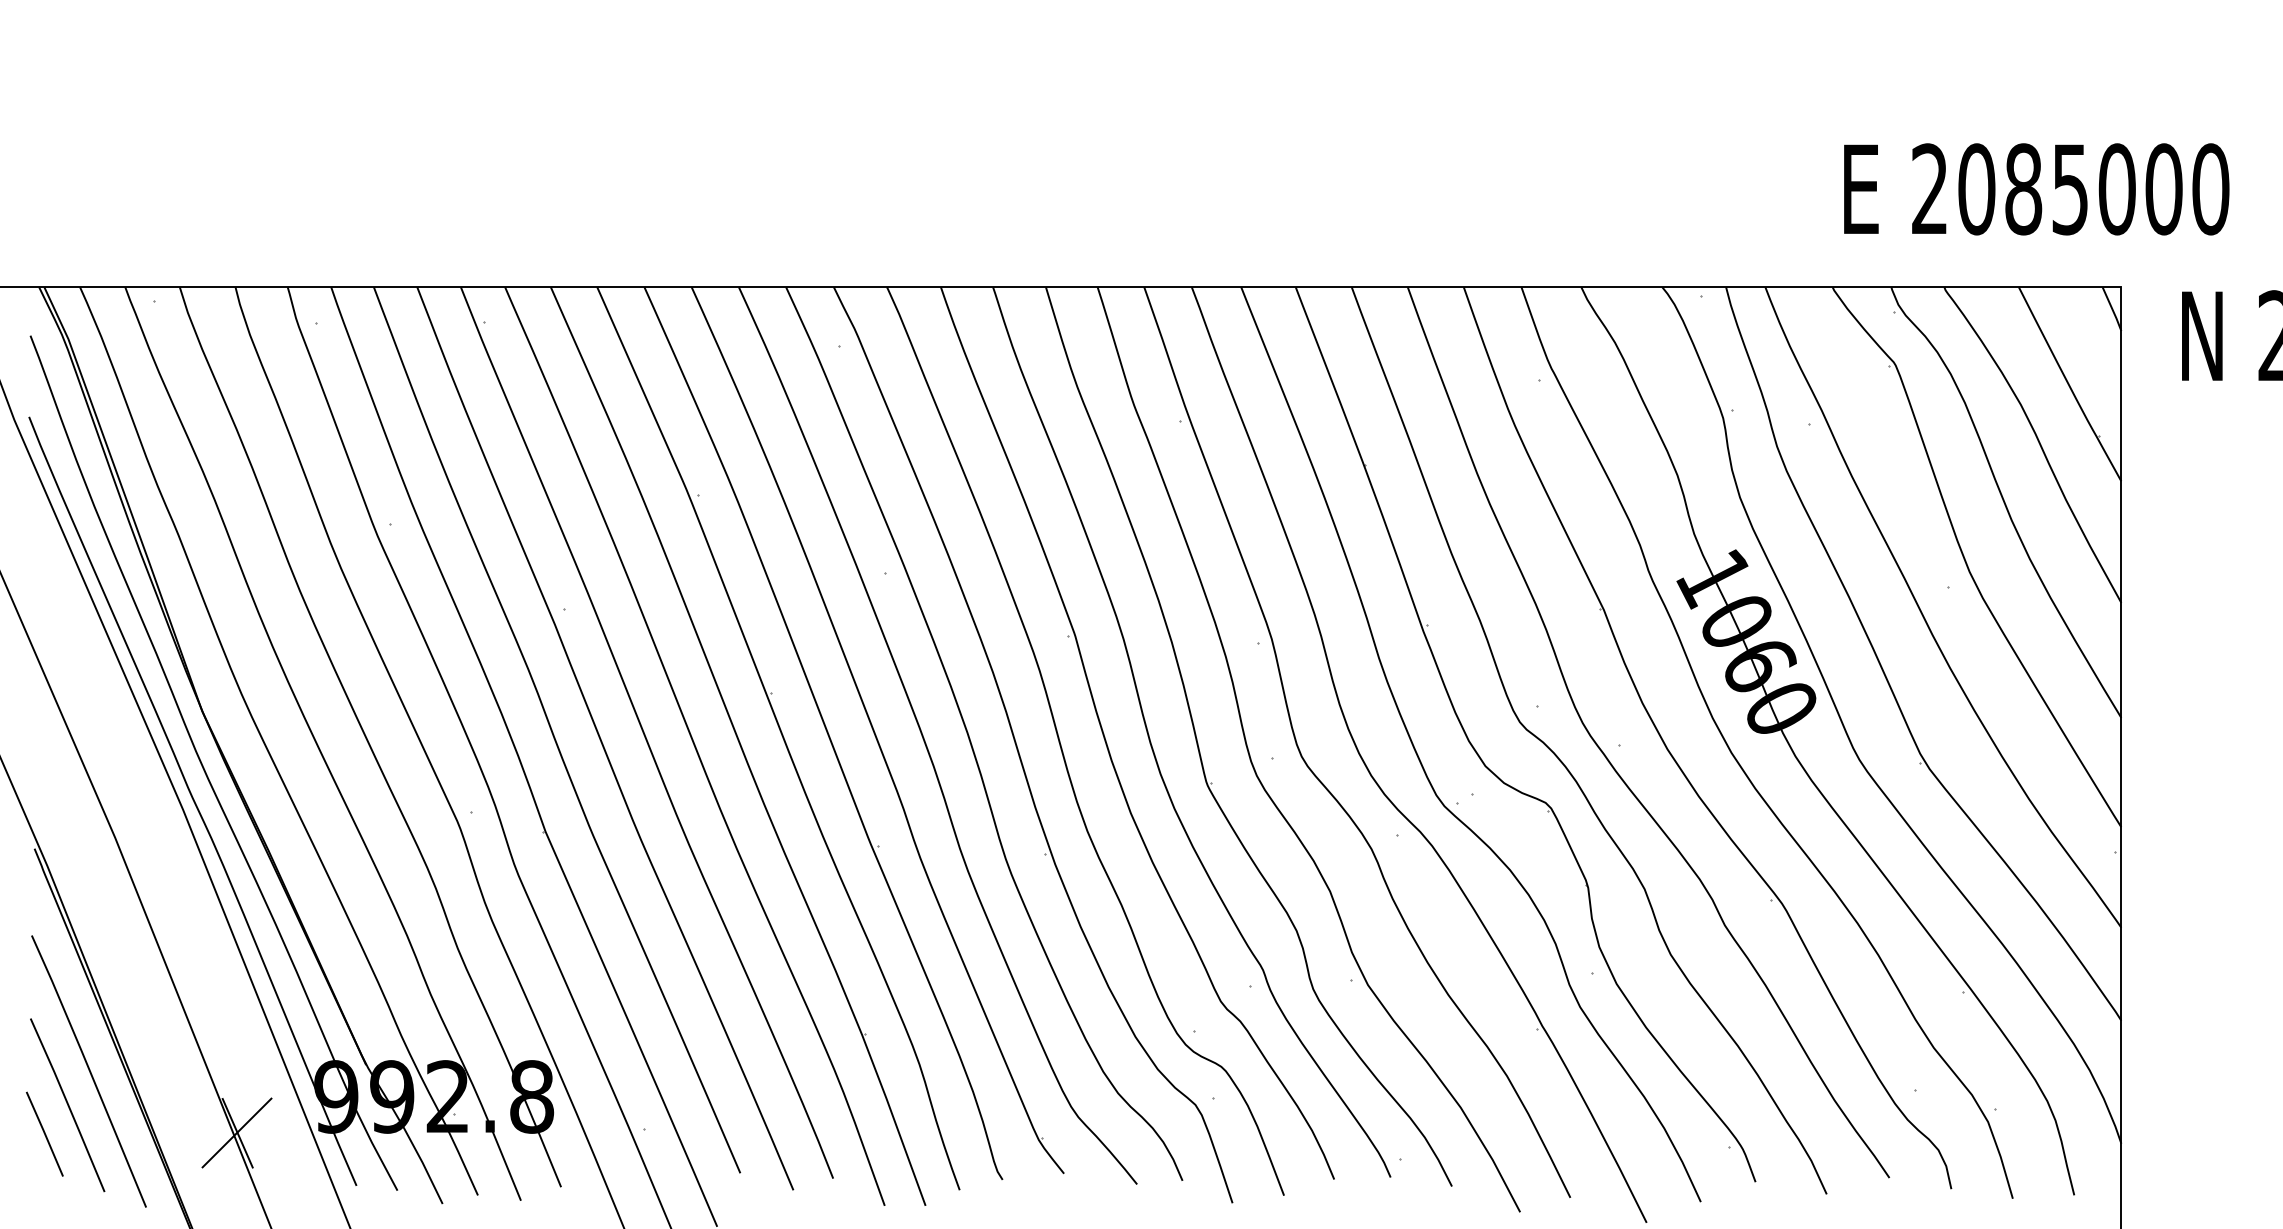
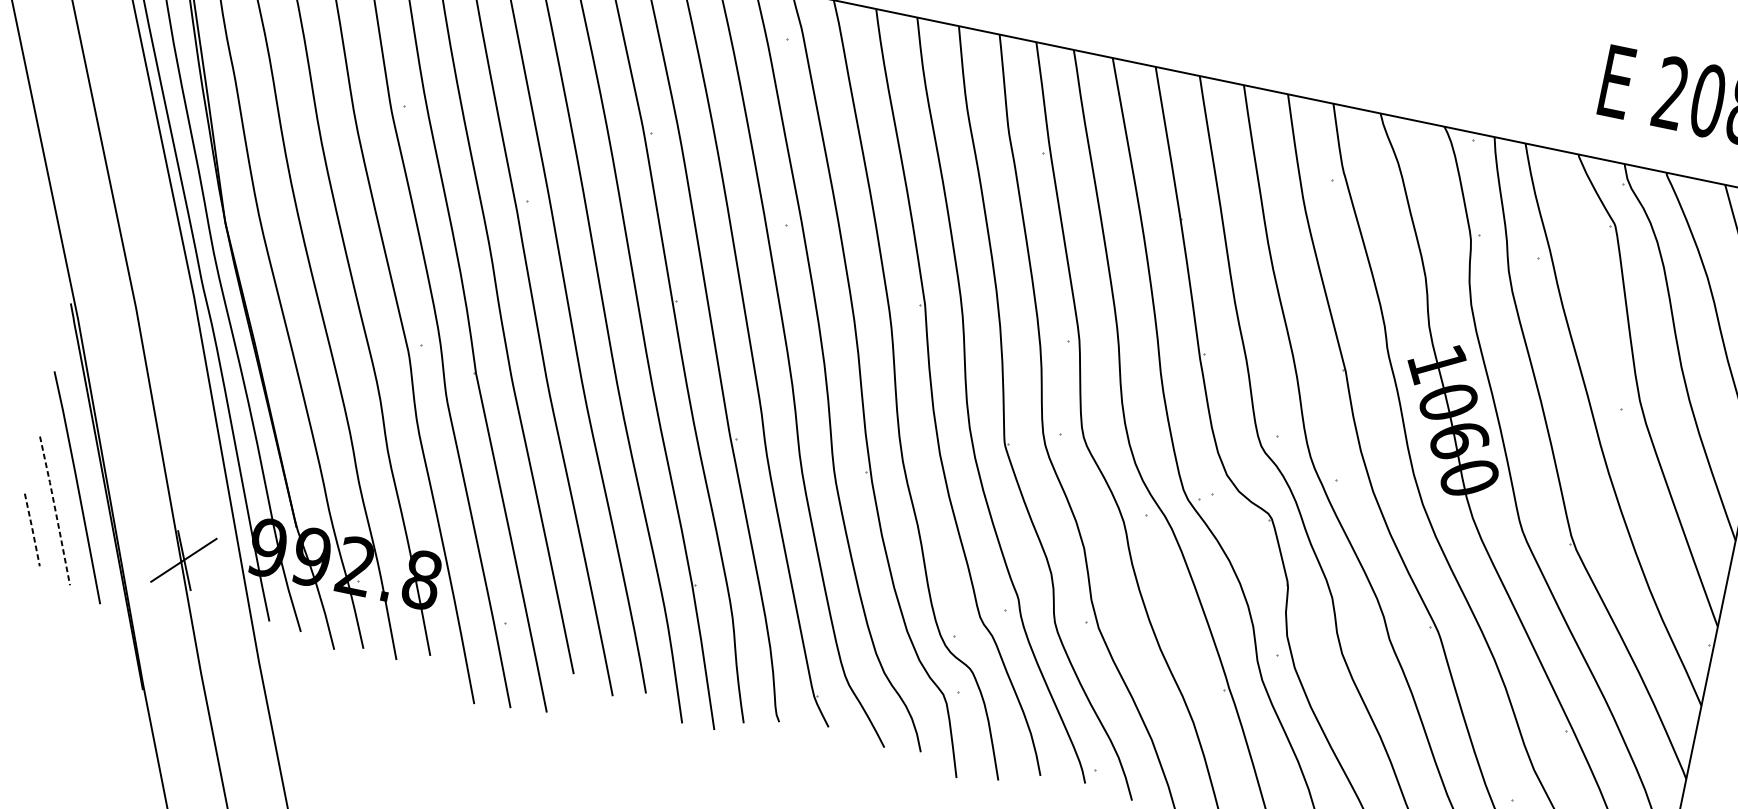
line: (68, 1104) -> (55, 510), solid -> dashed
line: (44, 1133) -> (32, 529), solid -> dashed

